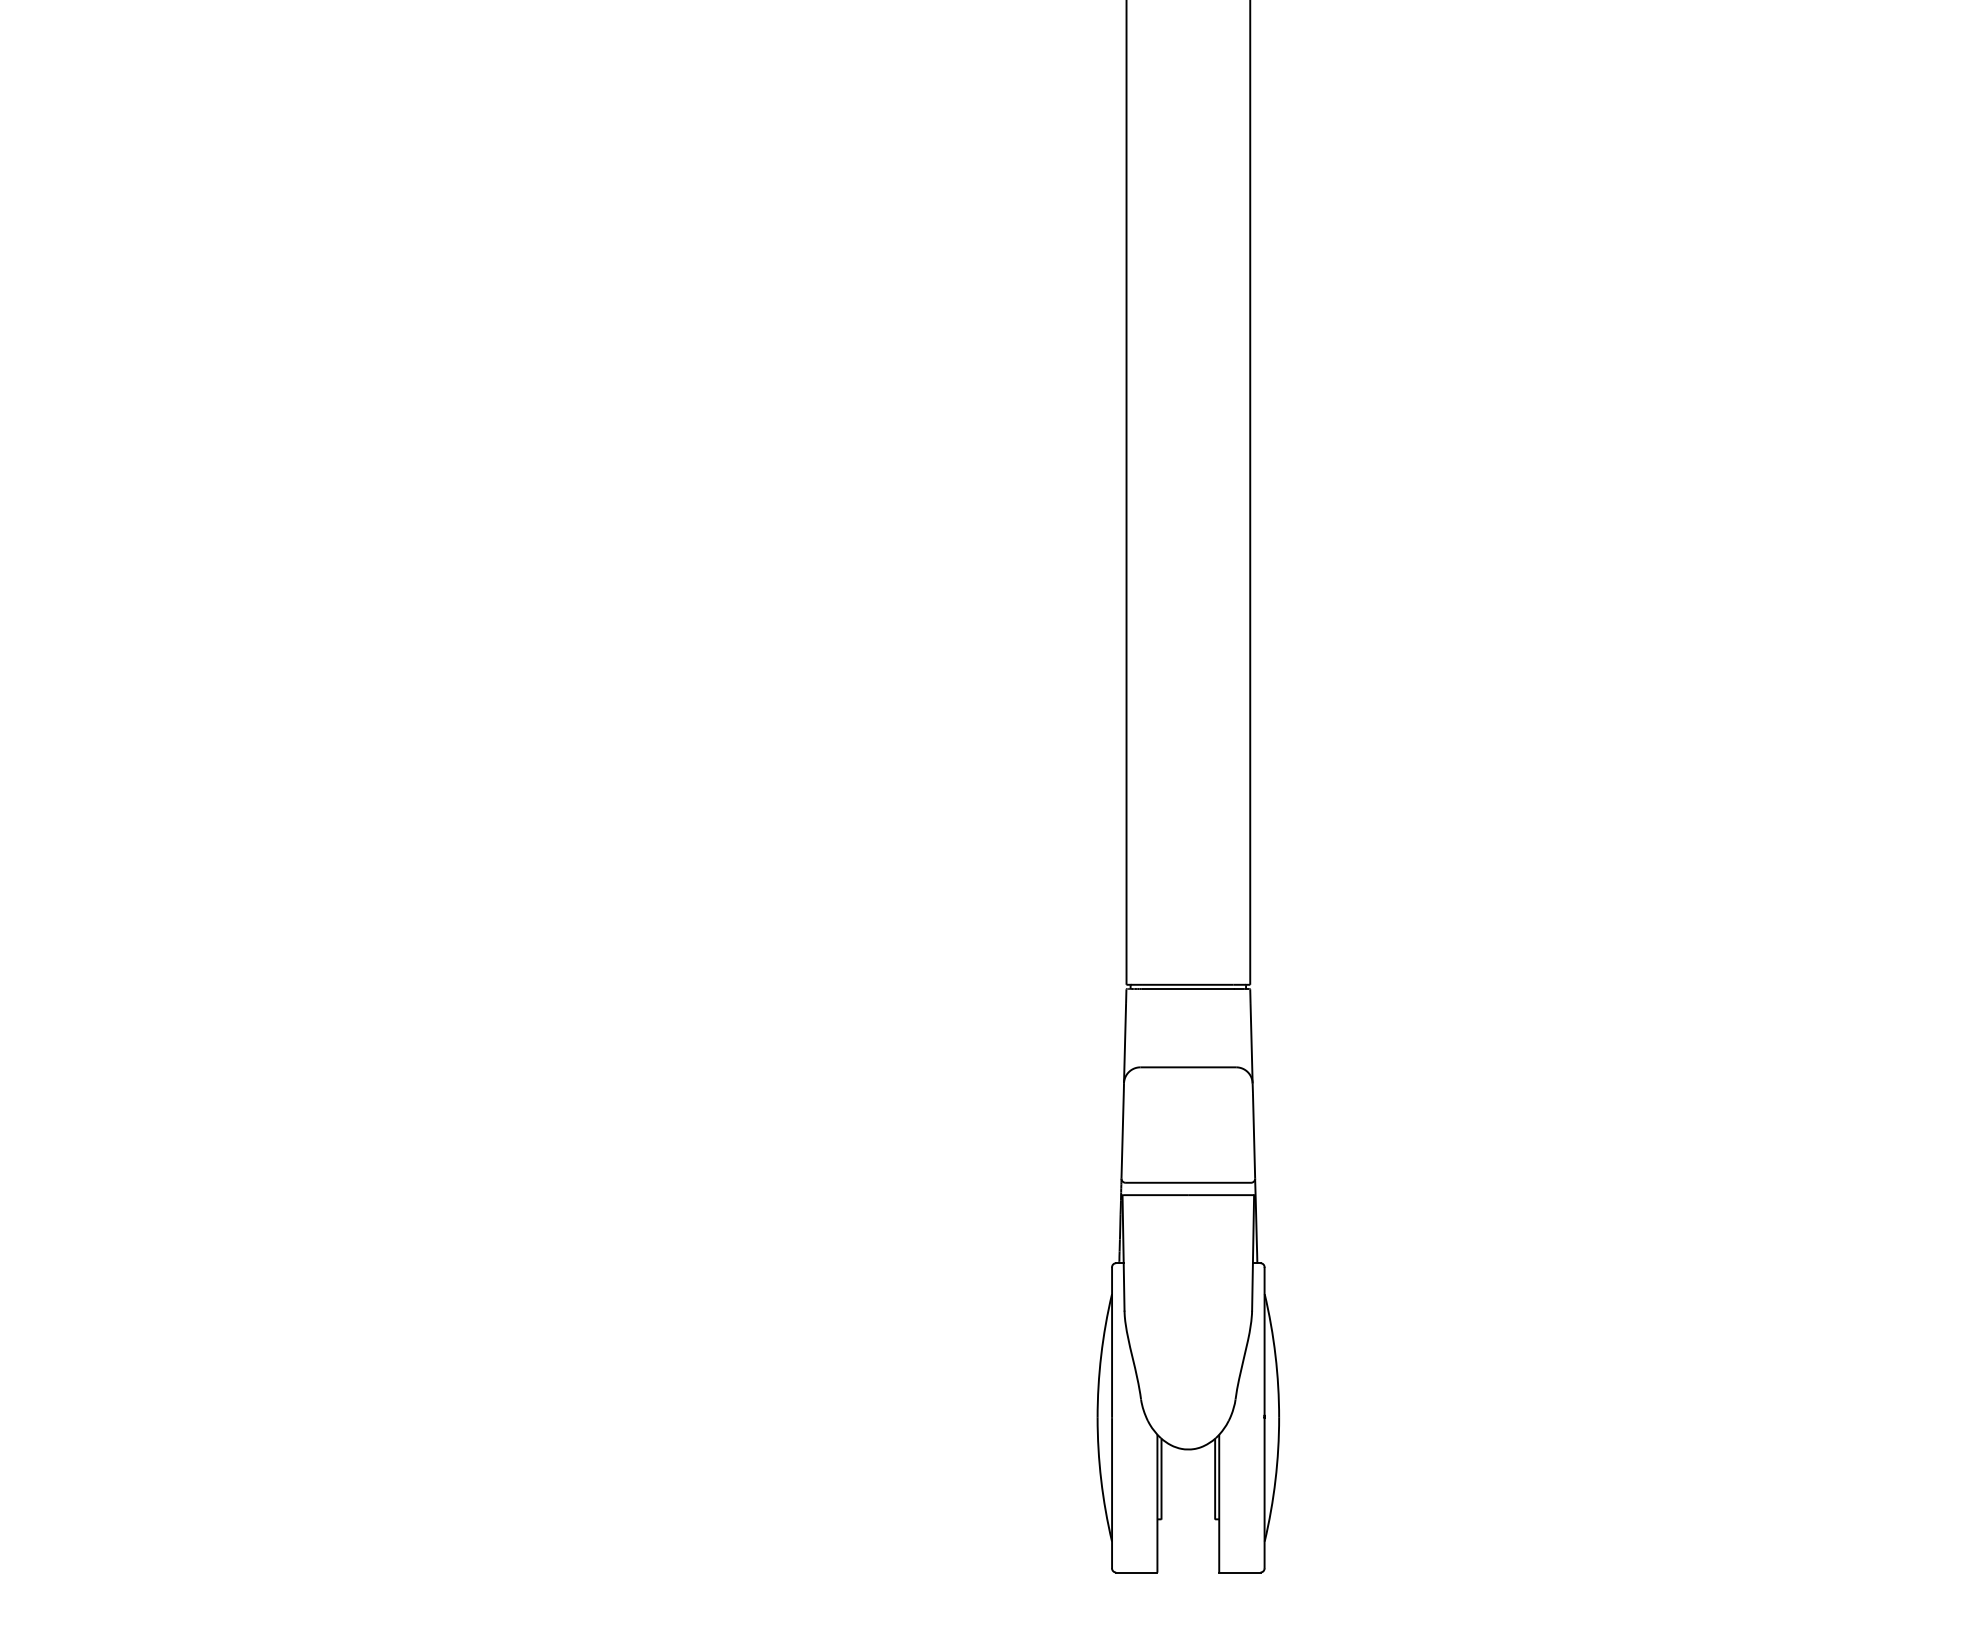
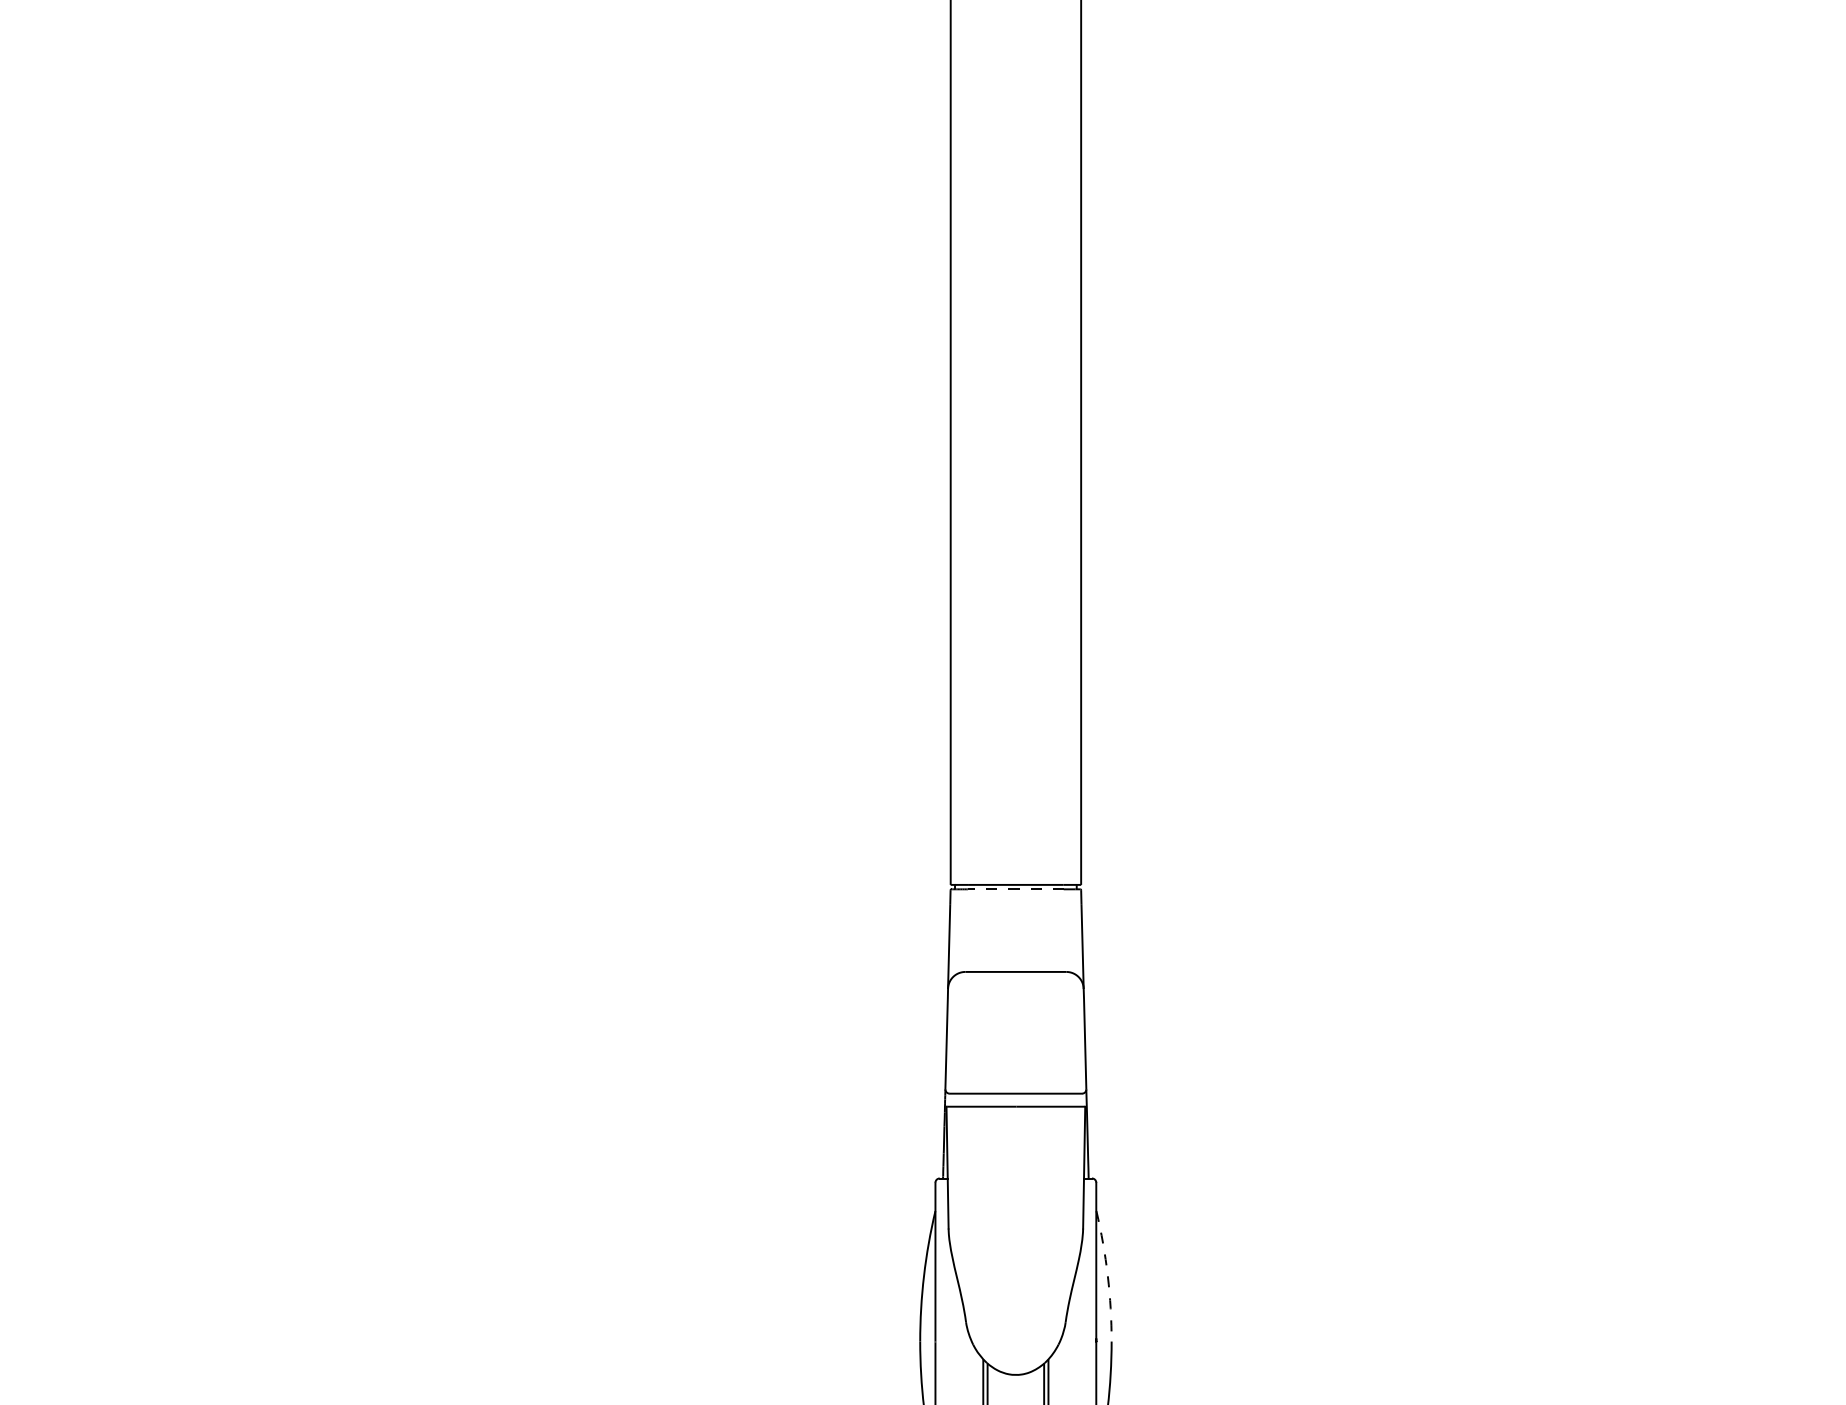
line: (1187, 989) -> (1015, 889), solid -> dashed
arc: (1275, 1355) -> (1107, 1275), solid -> dashed

